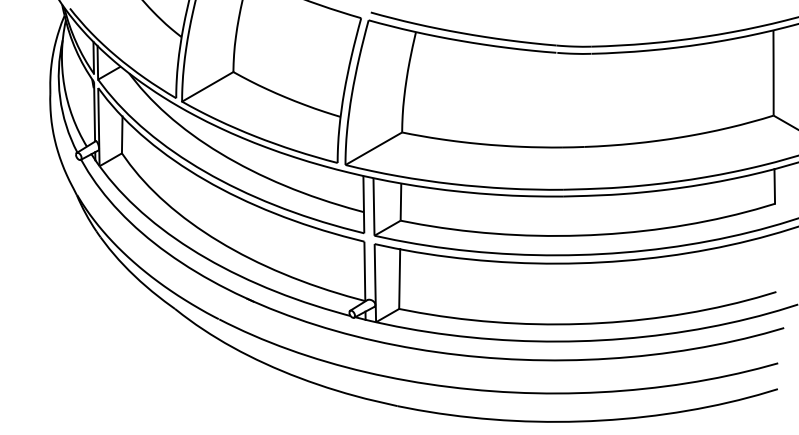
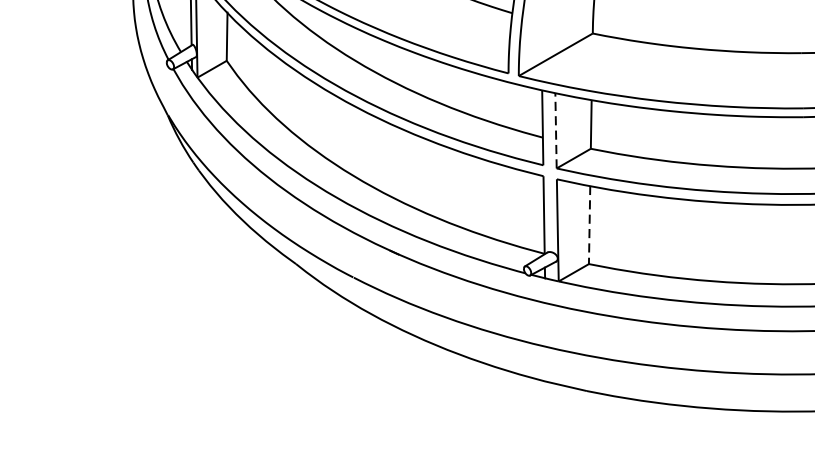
line: (373, 205) -> (555, 128), solid -> dashed
line: (399, 279) -> (589, 225), solid -> dashed

